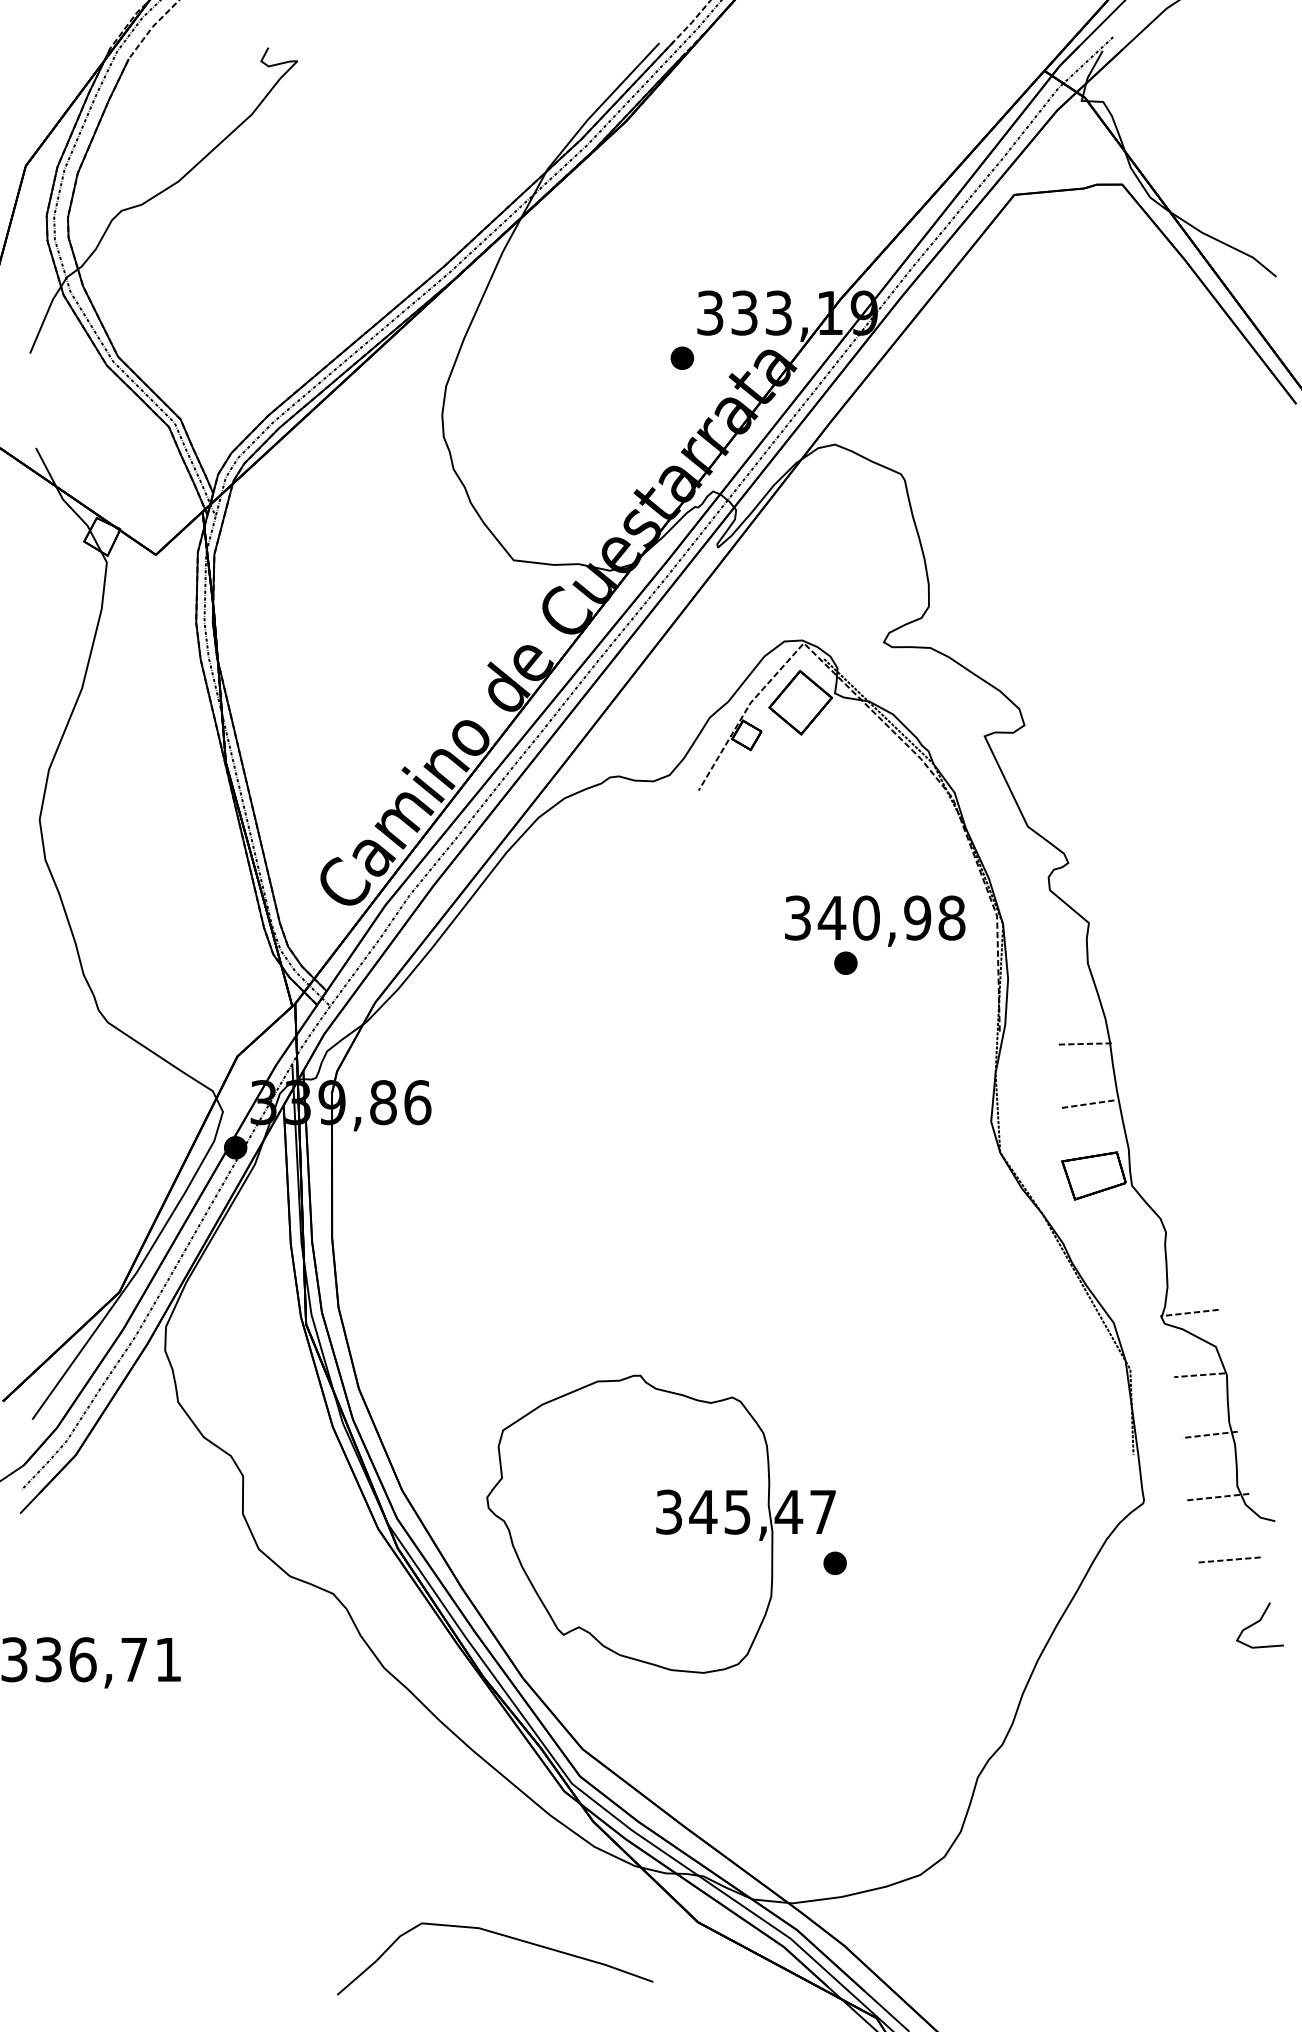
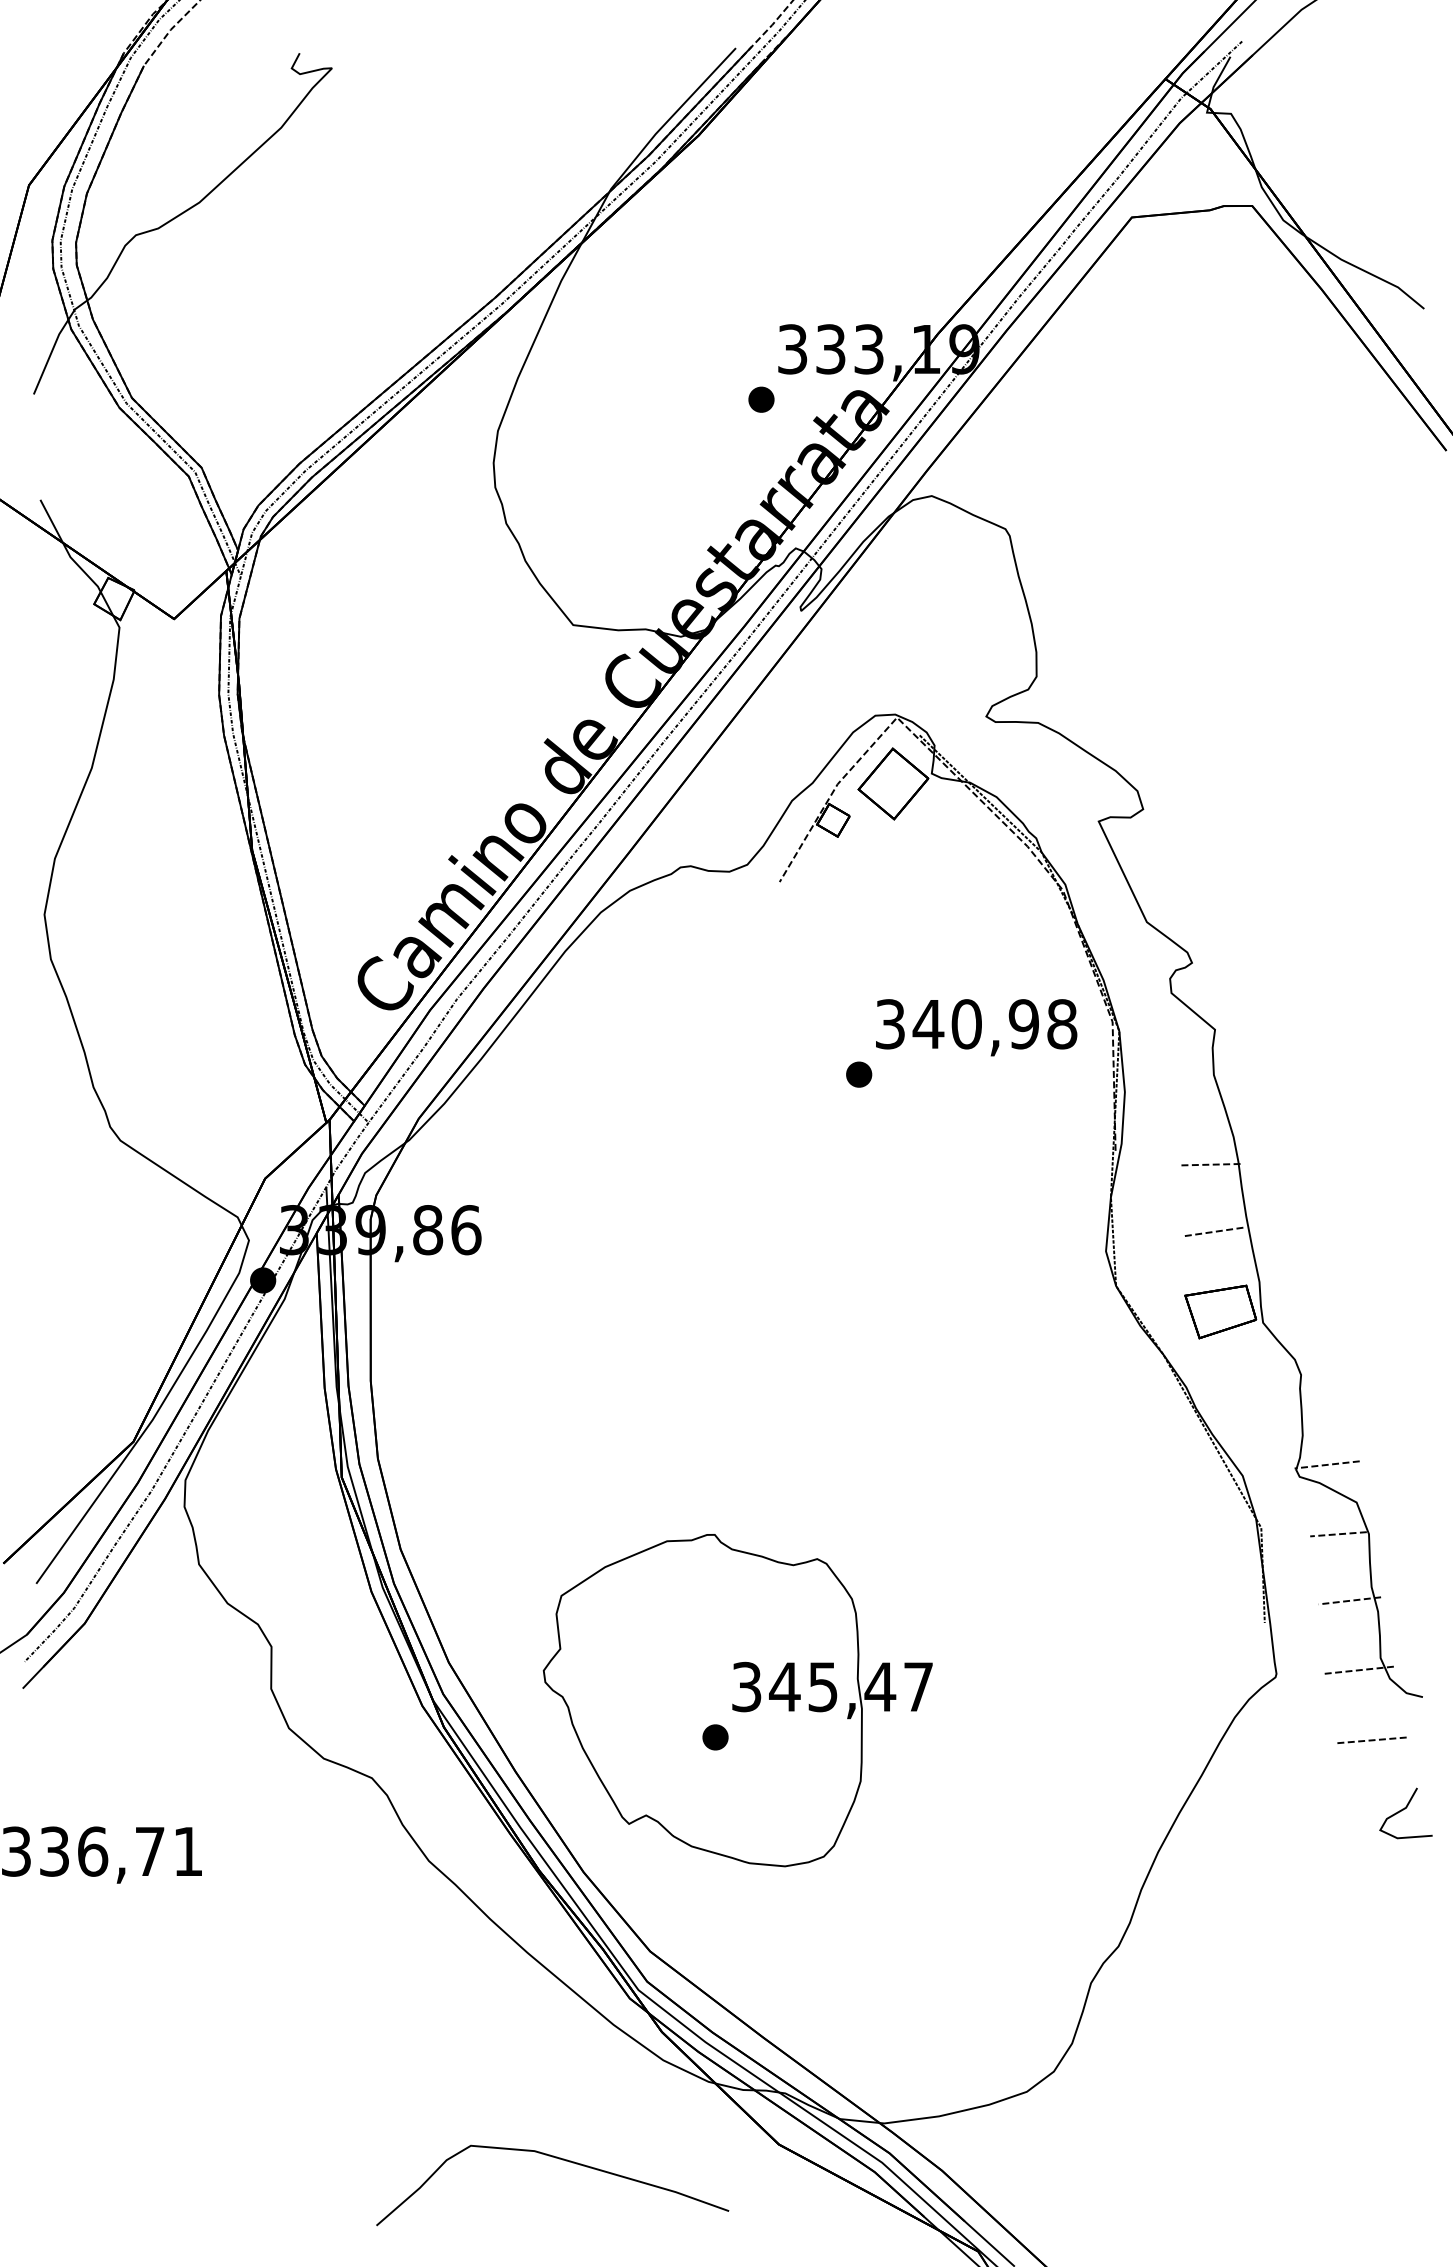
part: (845, 962) -> (858, 1073), moved
part: (834, 1562) -> (714, 1736), moved

